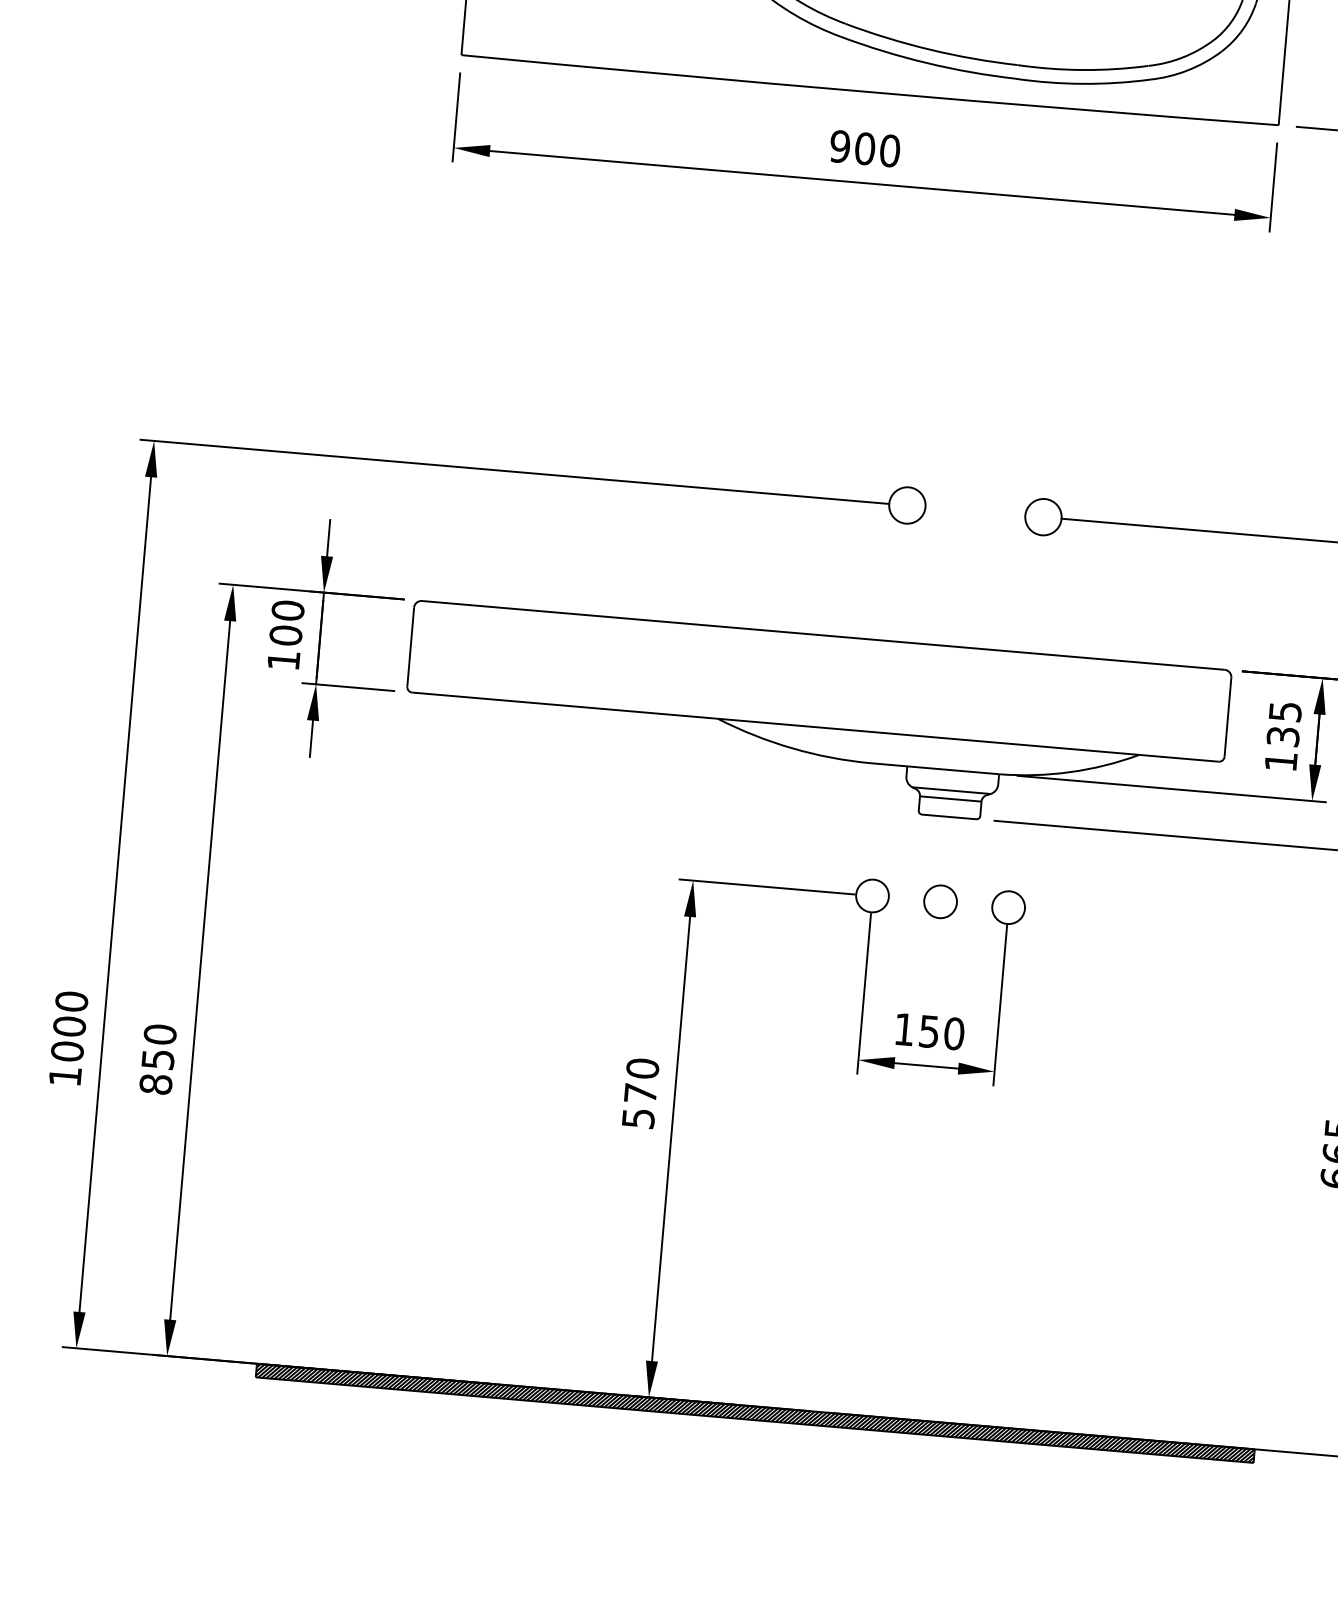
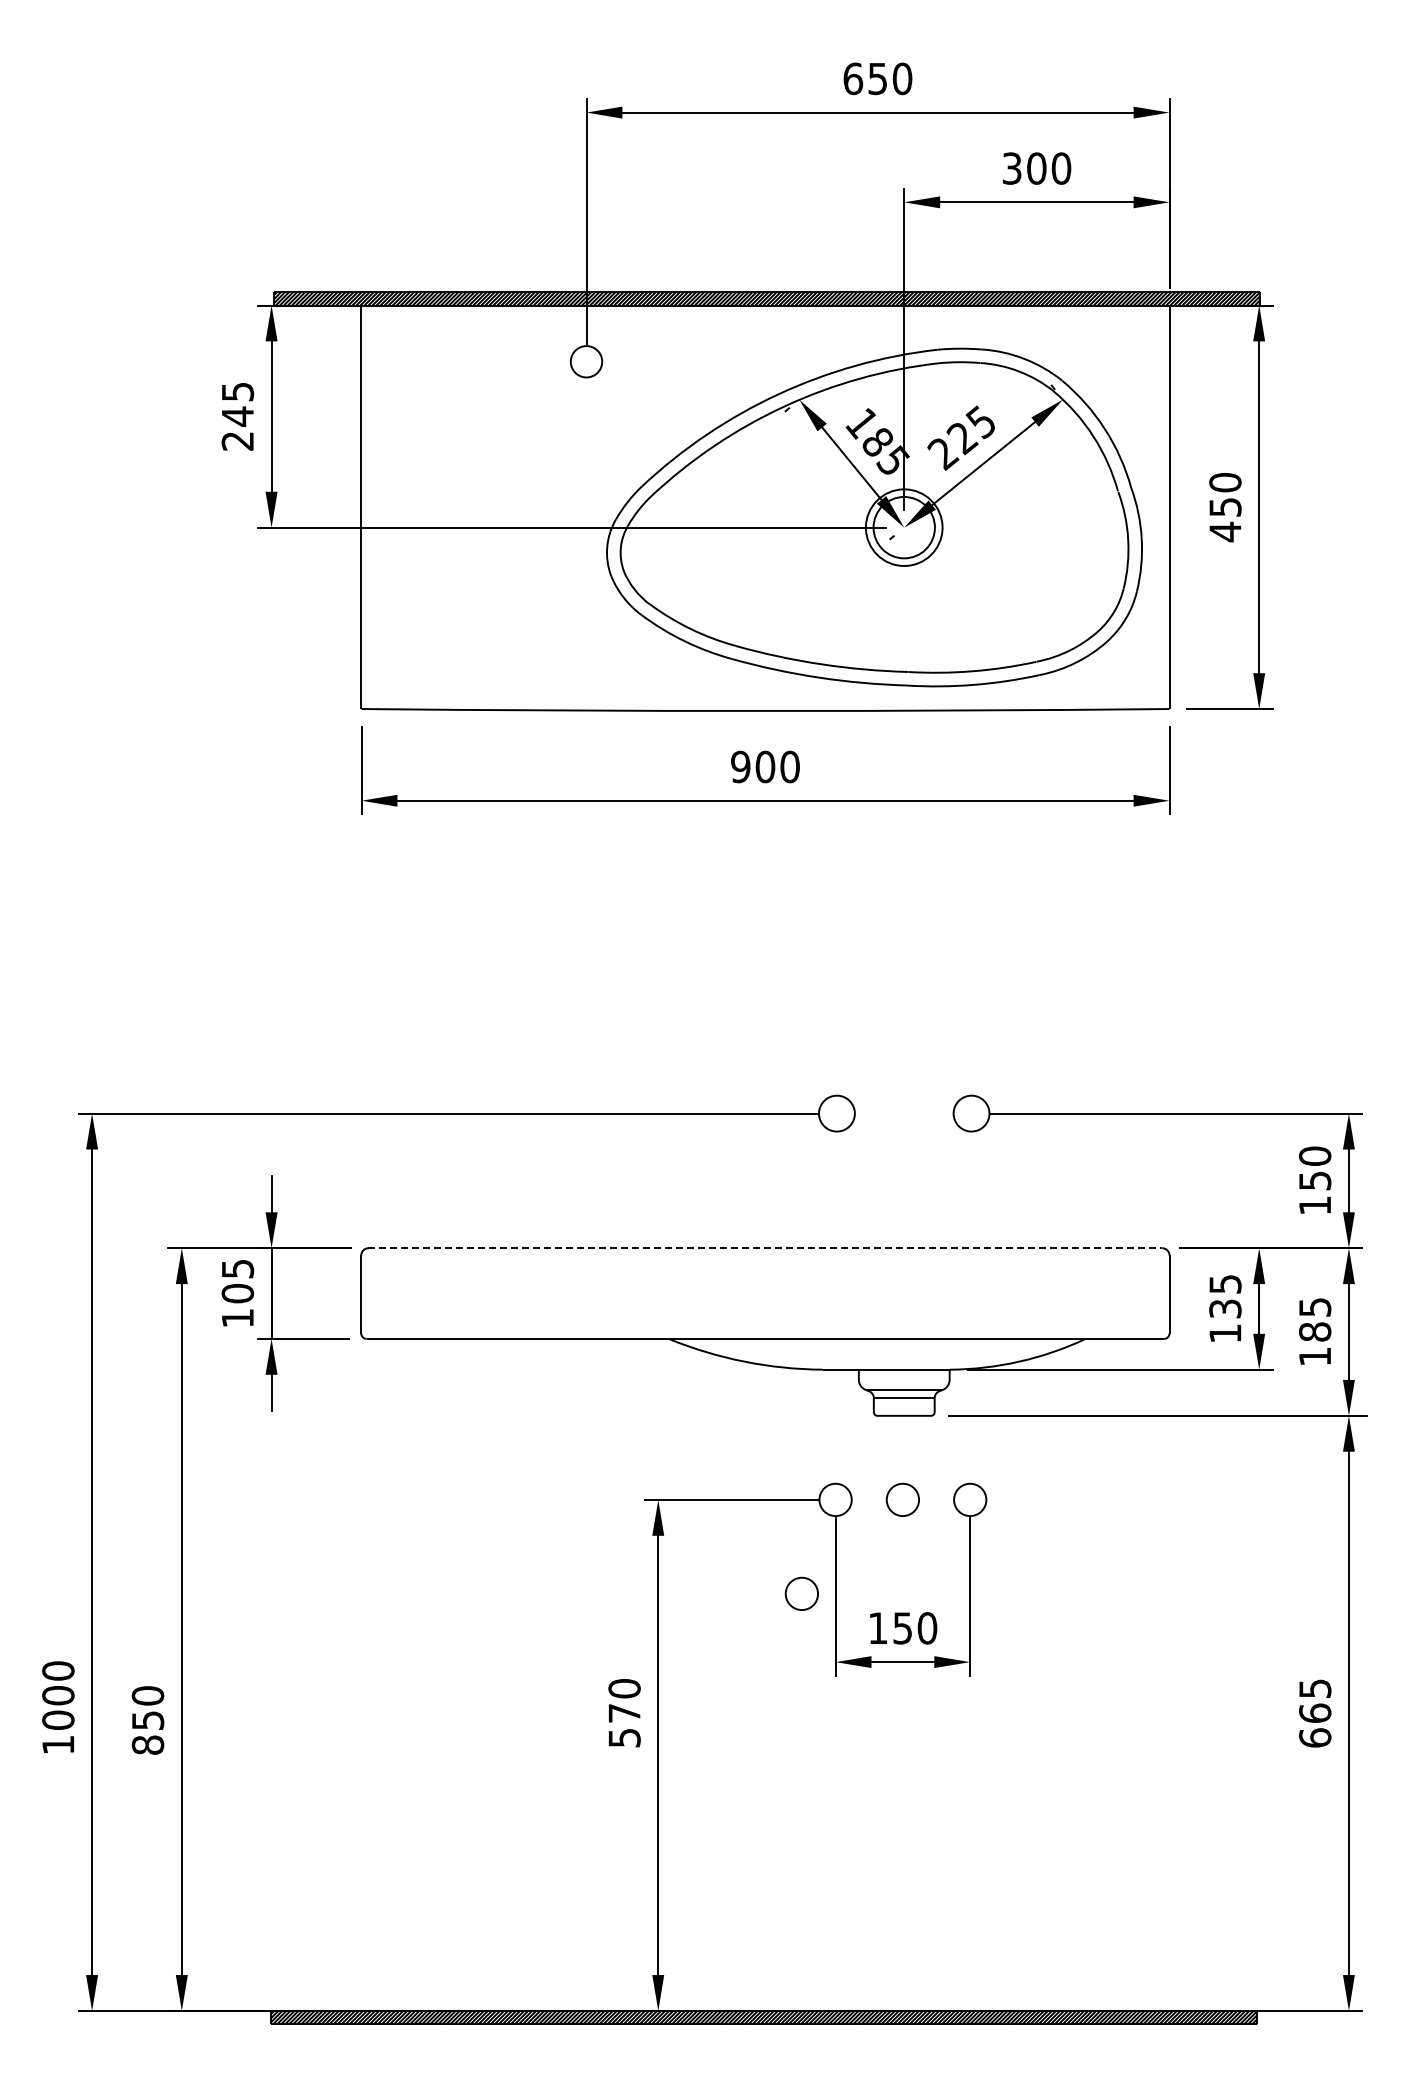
text: (287, 610) -> (237, 1268), 100 -> 105
line: (823, 635) -> (765, 1248), solid -> dashed
circle: (829, 987) -> (801, 1593), added

